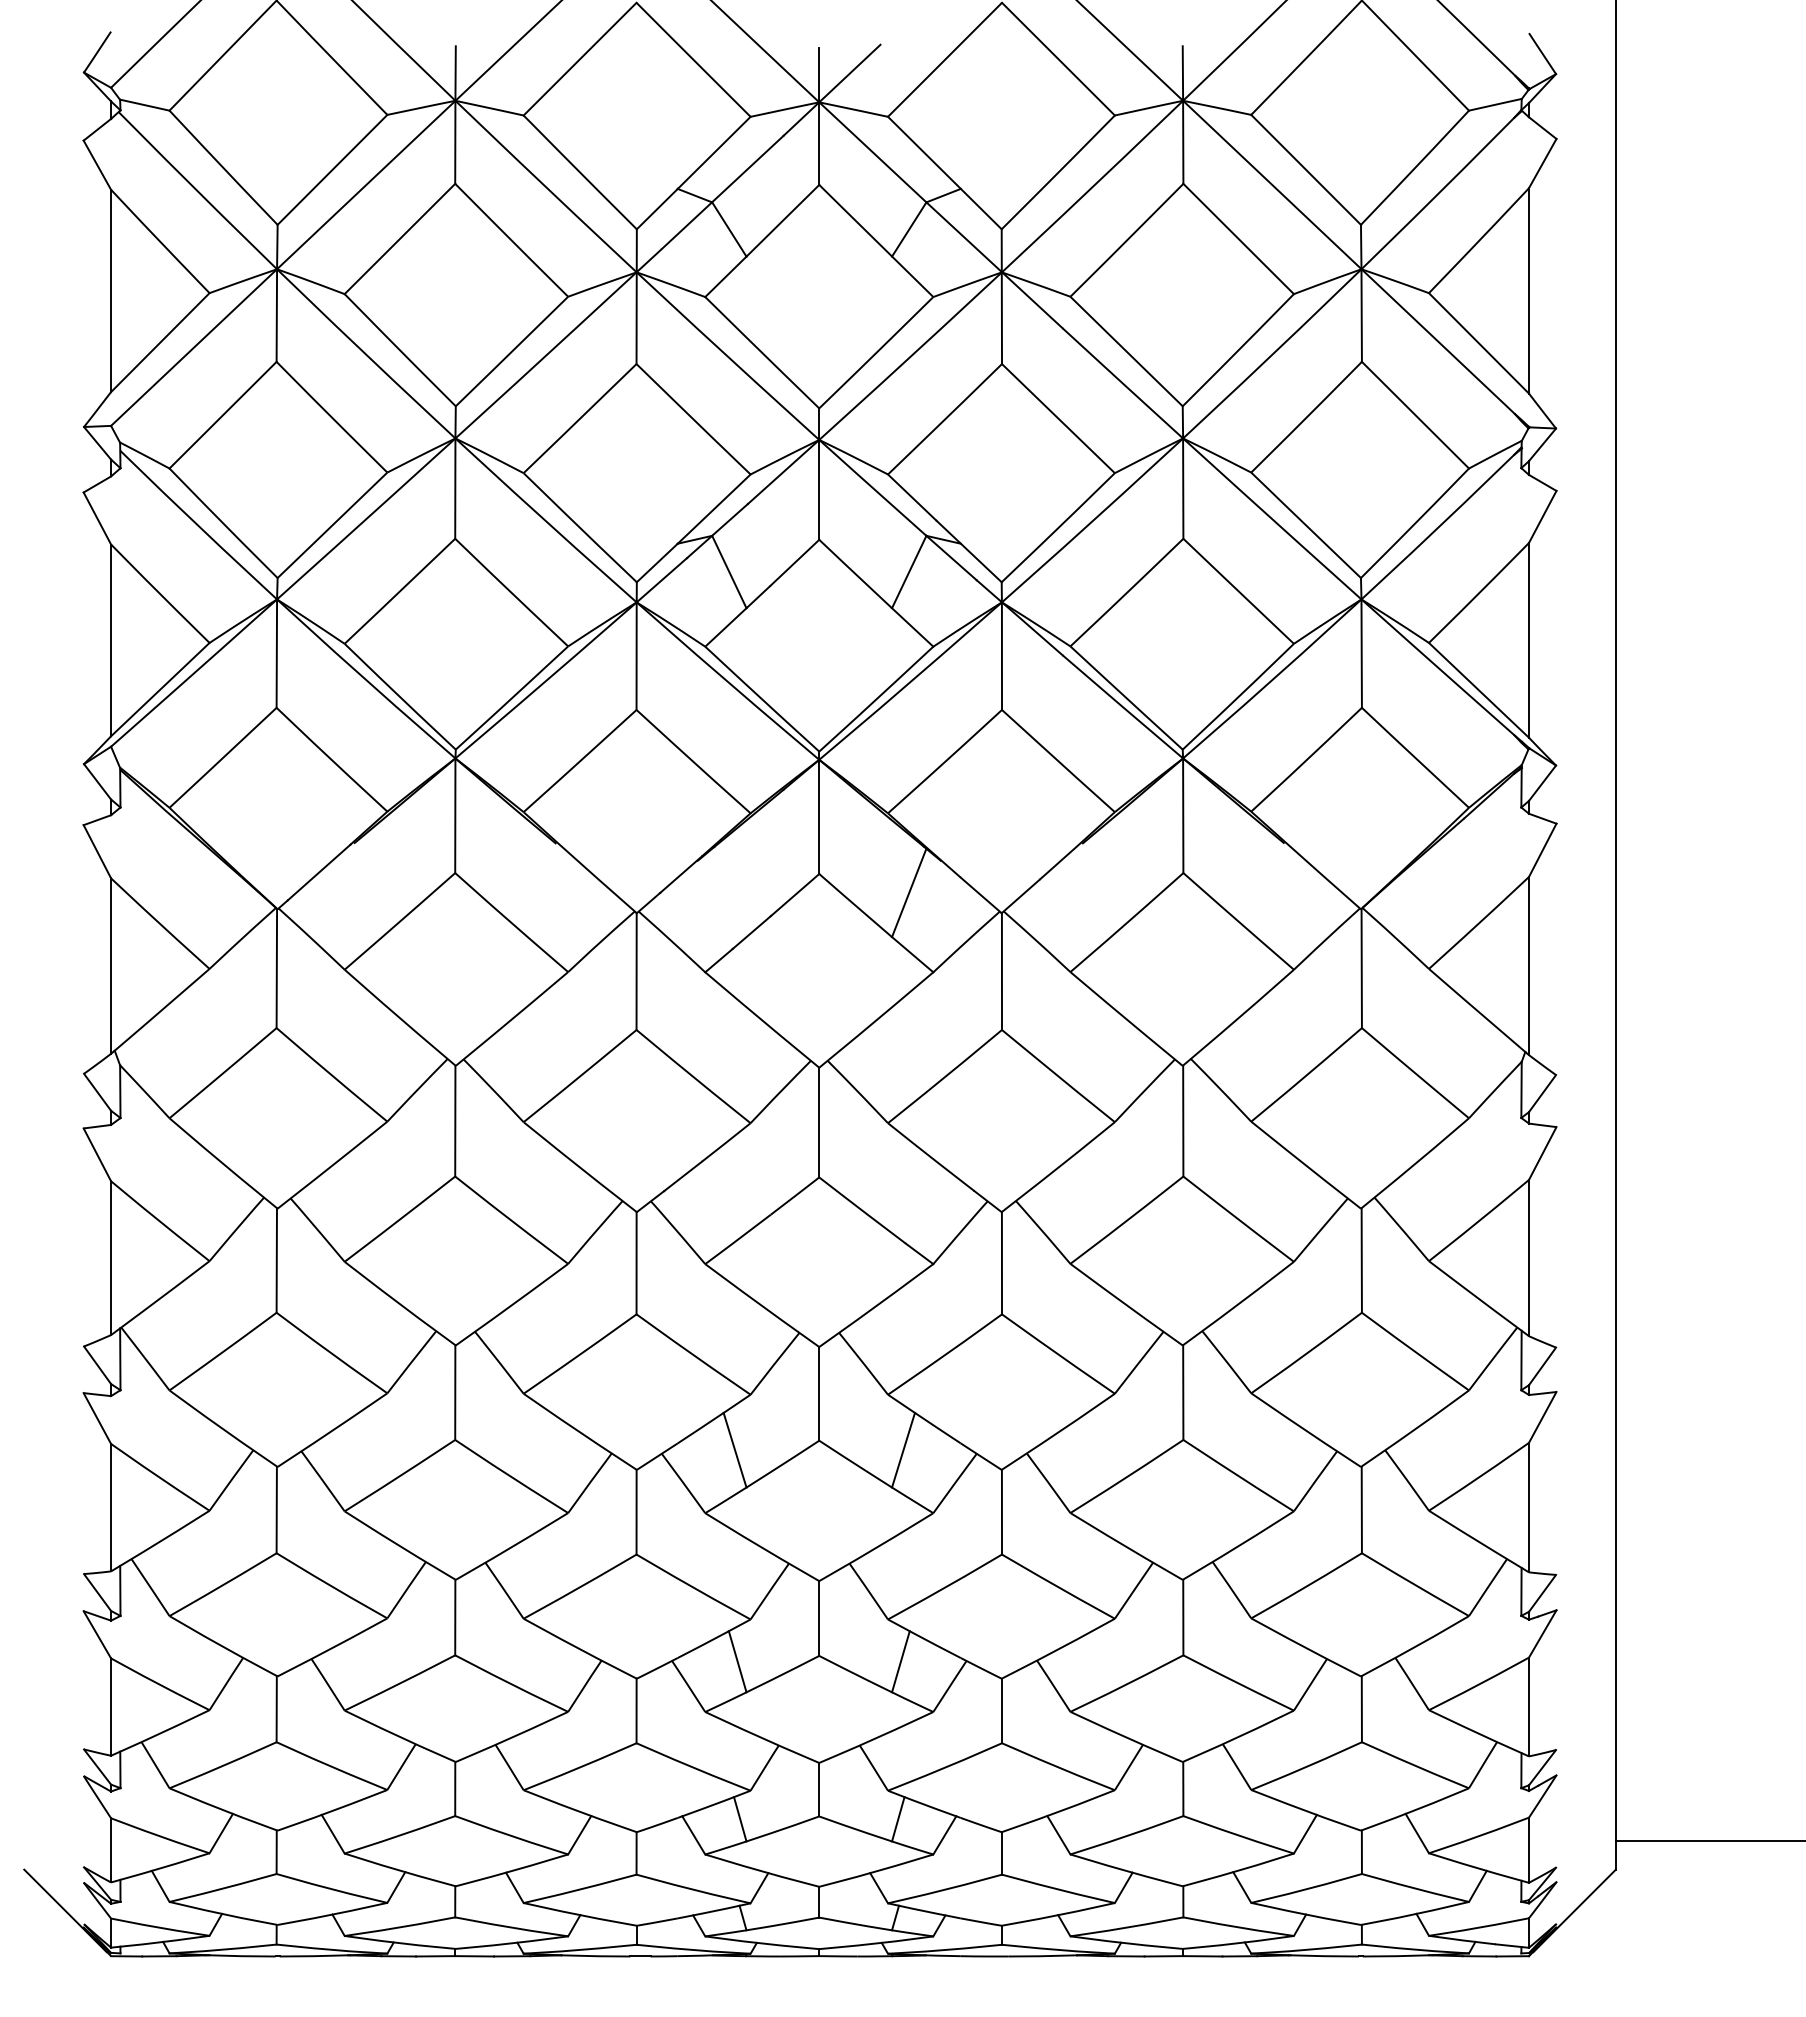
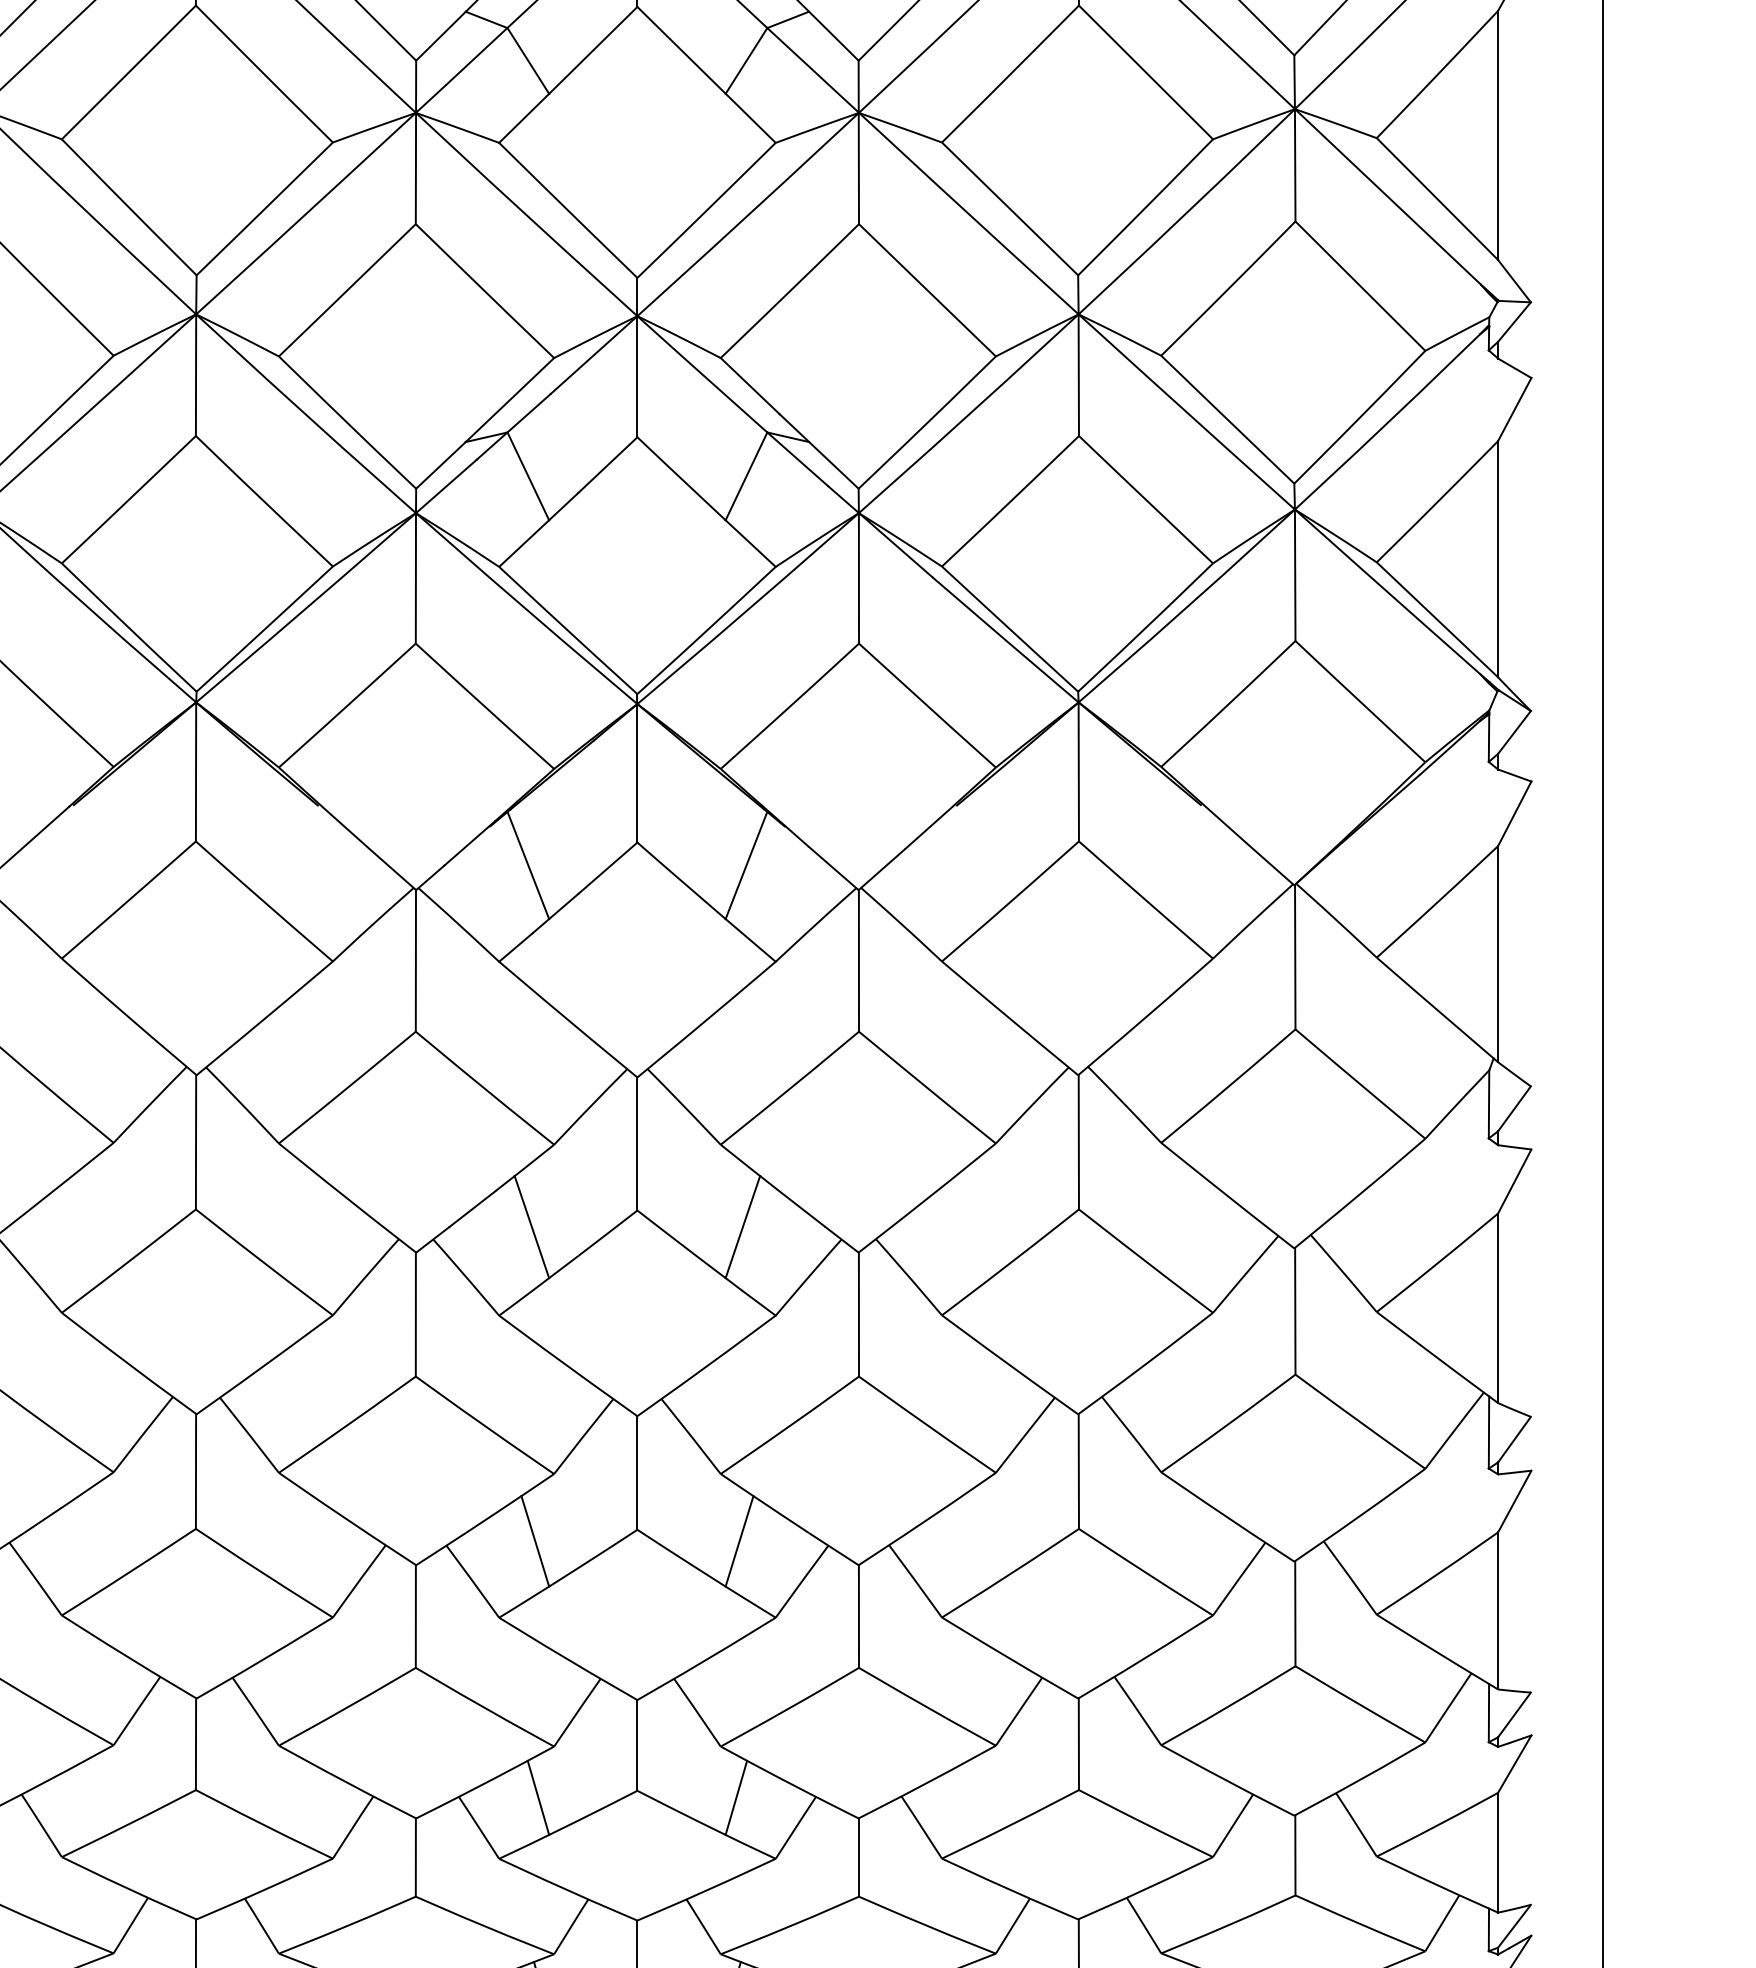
line: (729, 892) -> (528, 864), added
line: (732, 1191) -> (532, 1227), added
line: (906, 1191) -> (743, 1227), added

